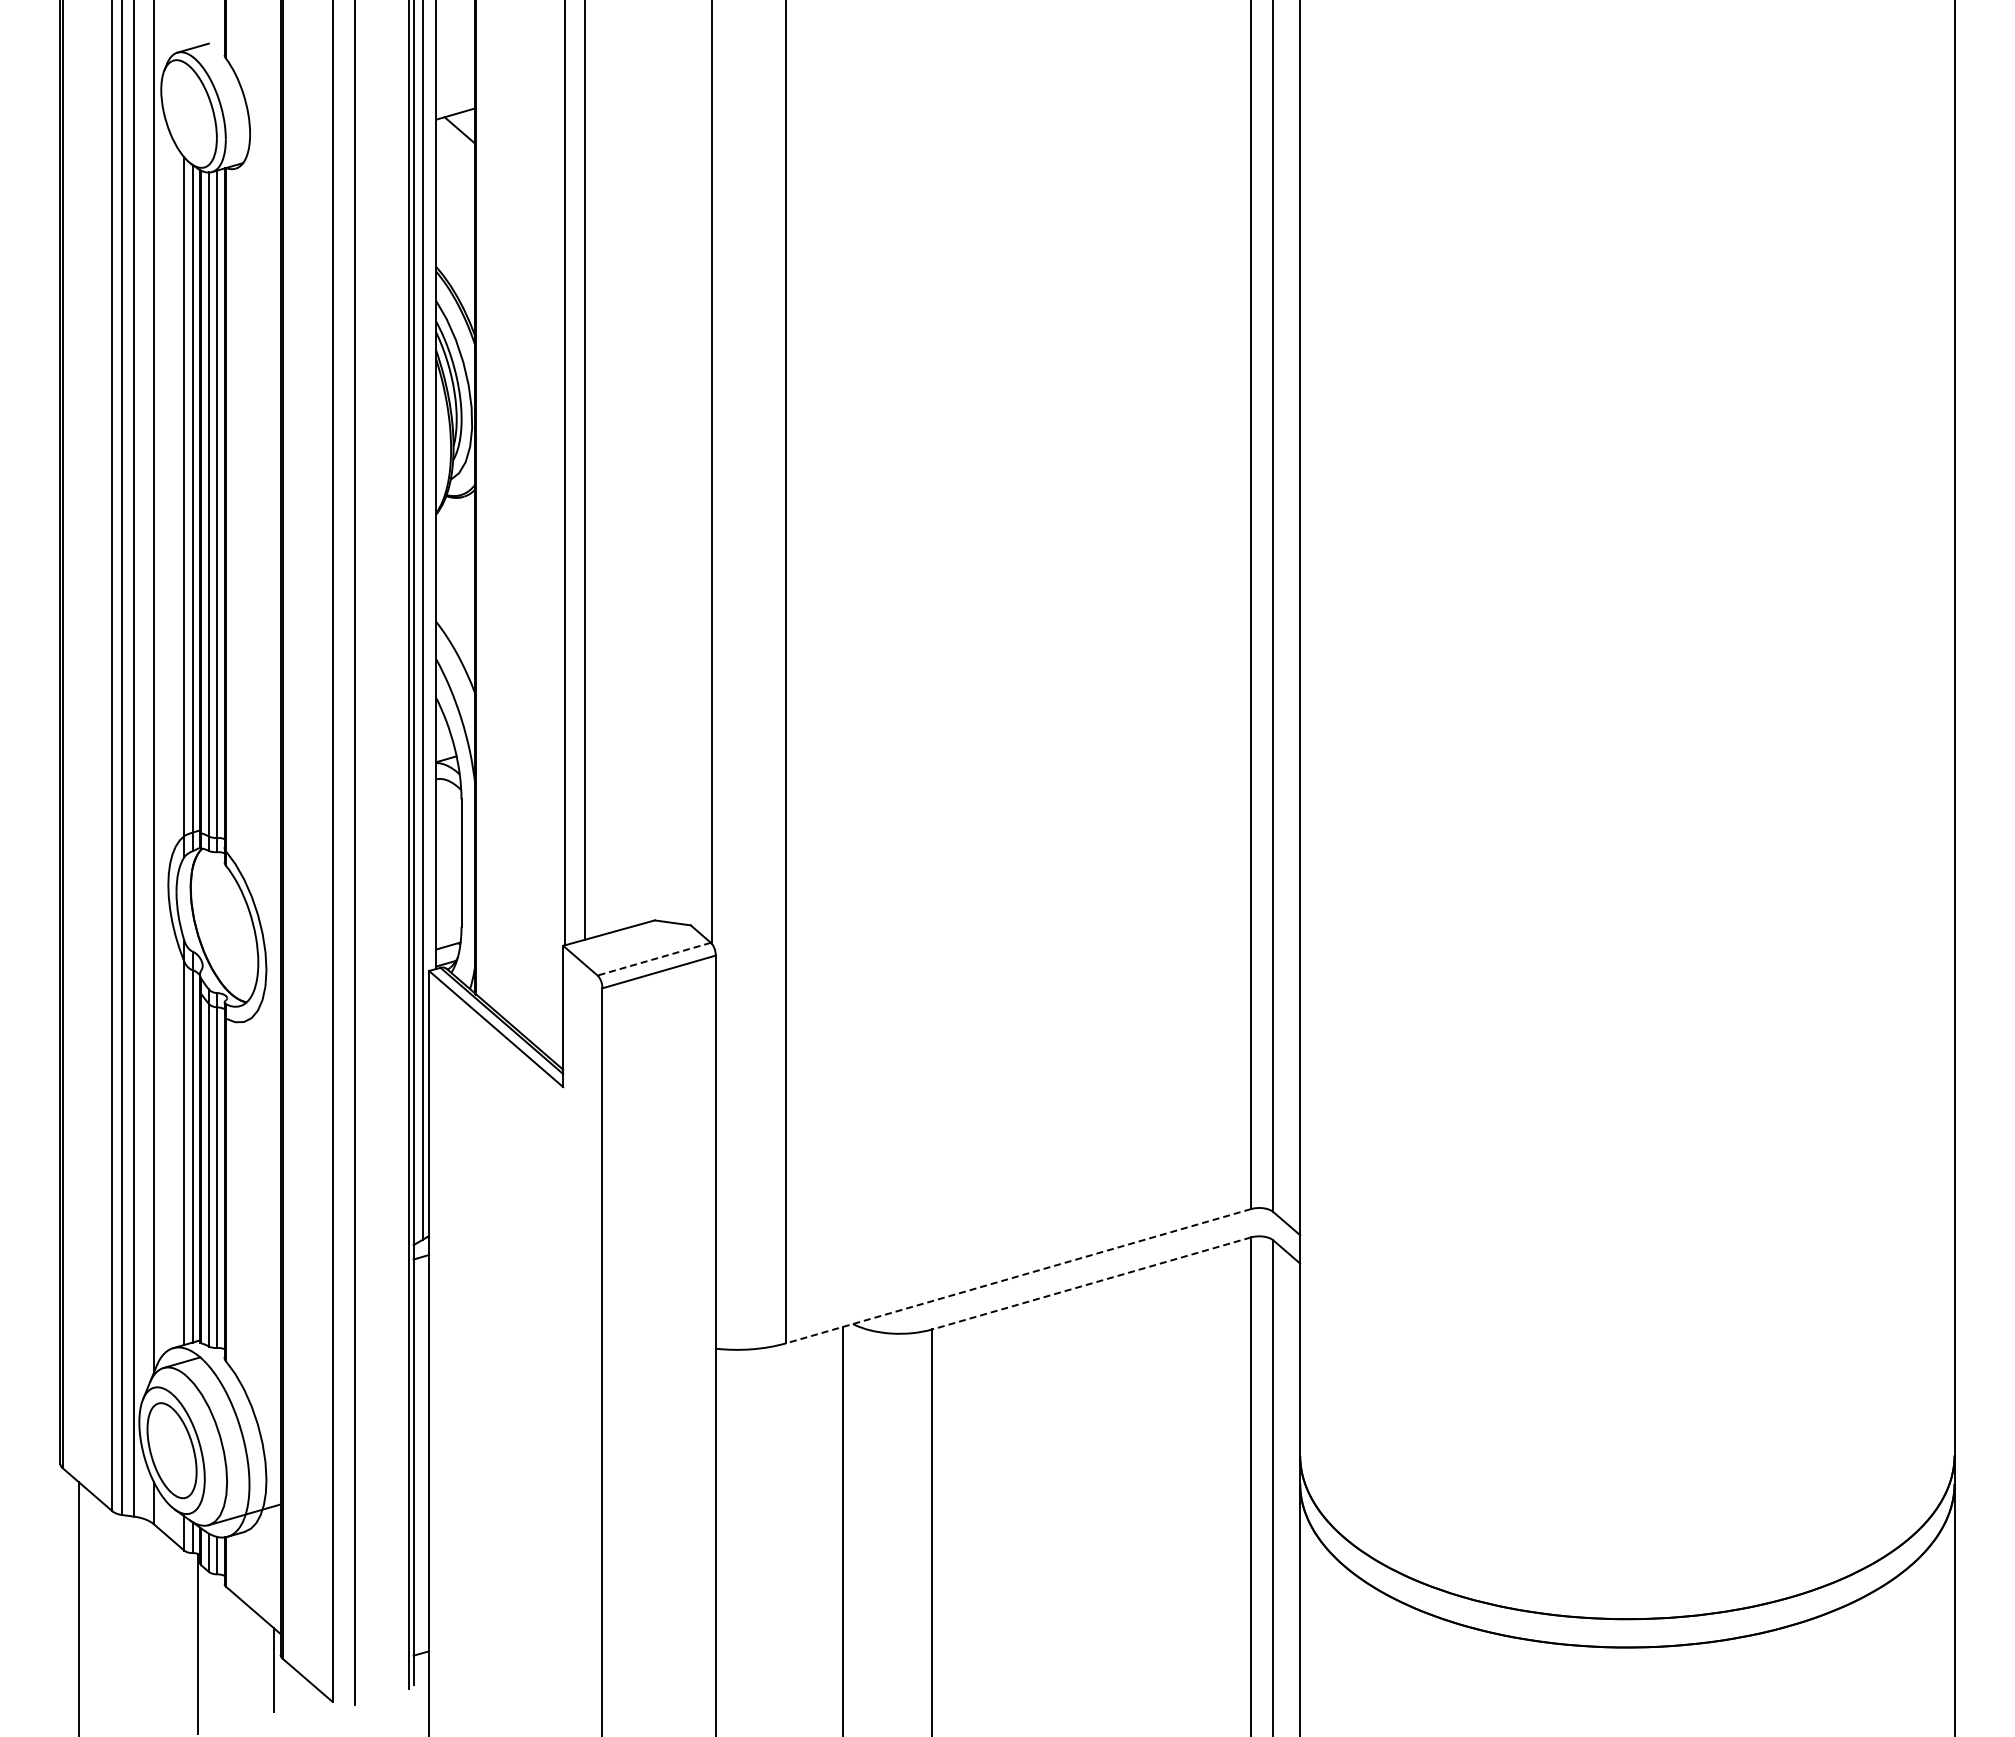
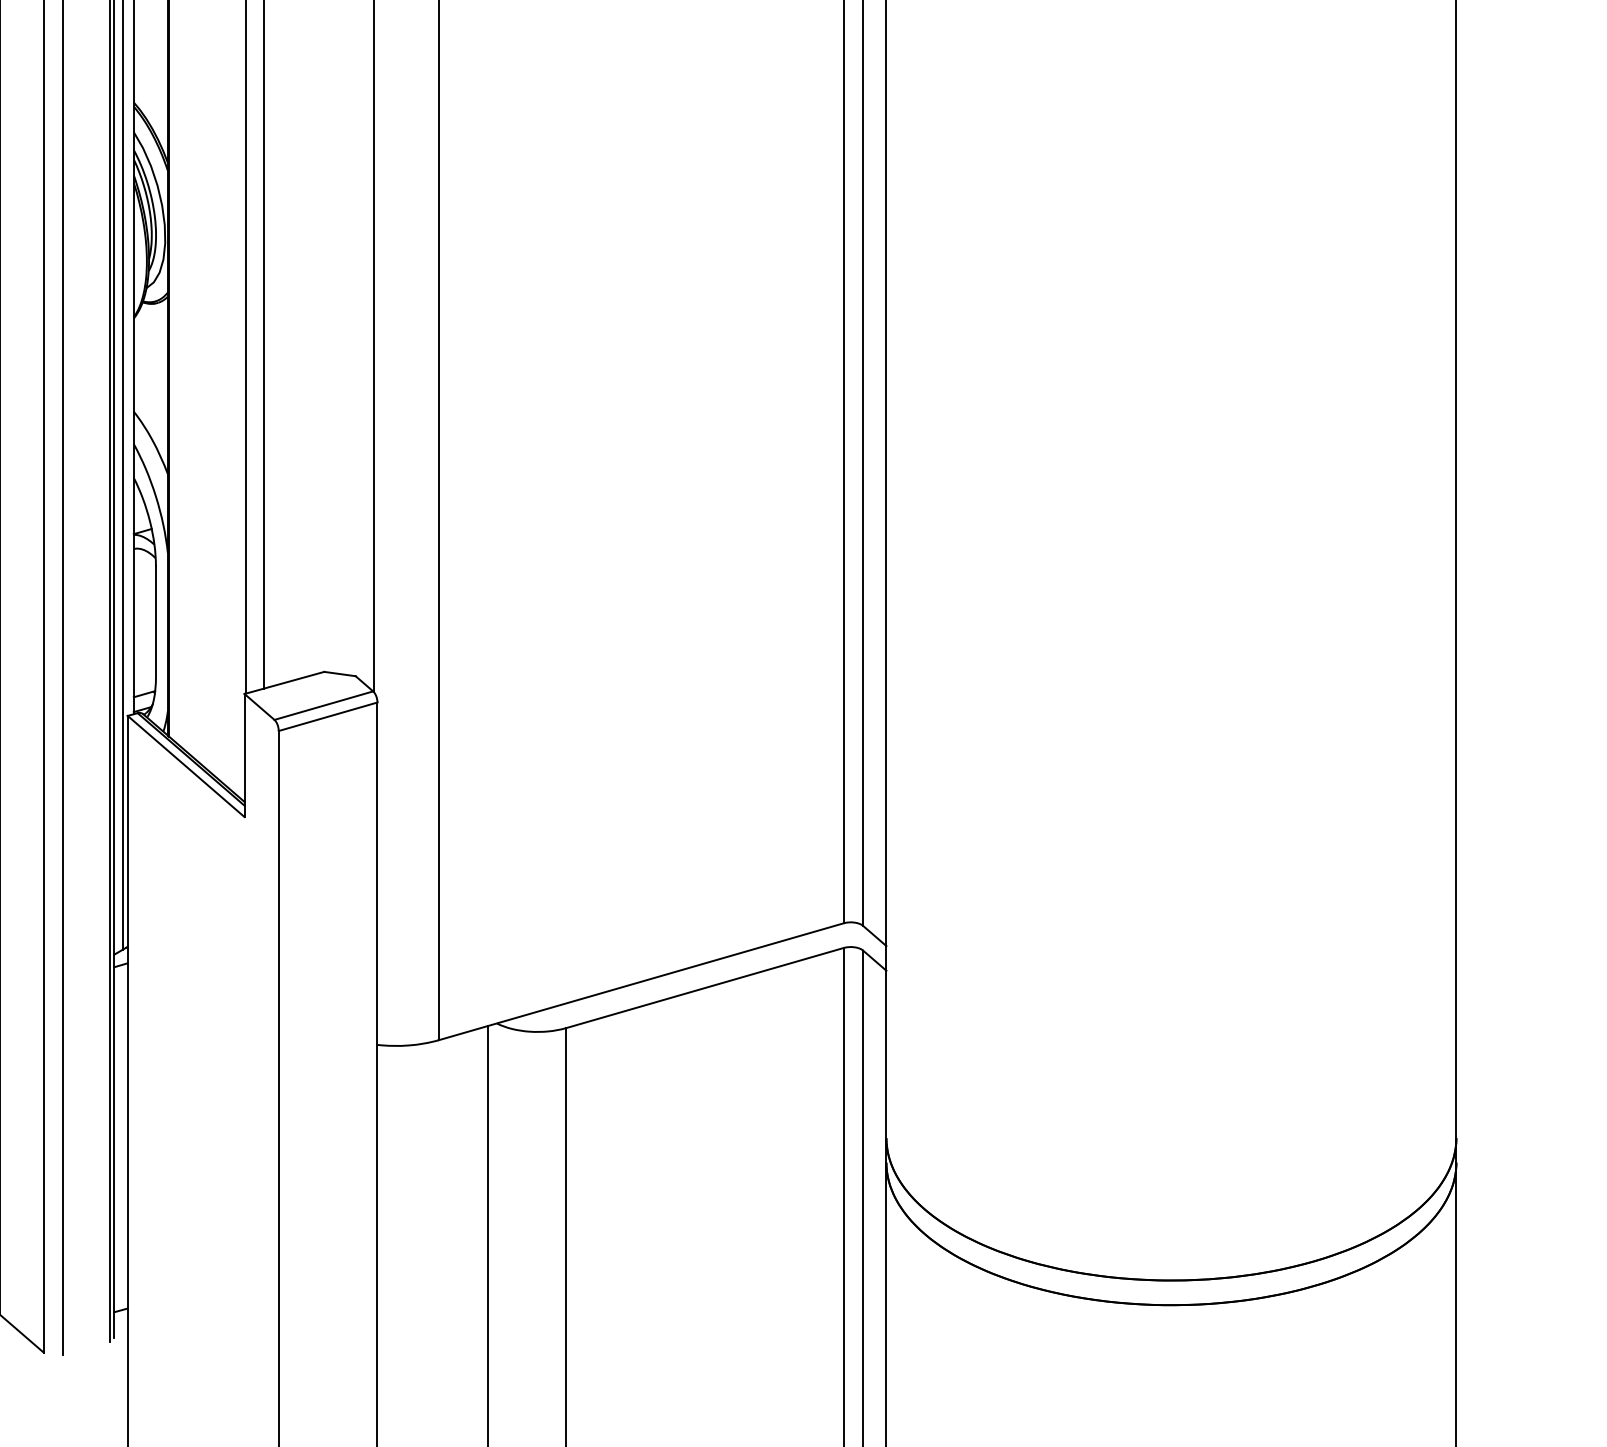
line: (654, 959) -> (324, 705), dashed -> solid
line: (1018, 1276) -> (641, 982), dashed -> solid
line: (1091, 1283) -> (704, 988), dashed -> solid

